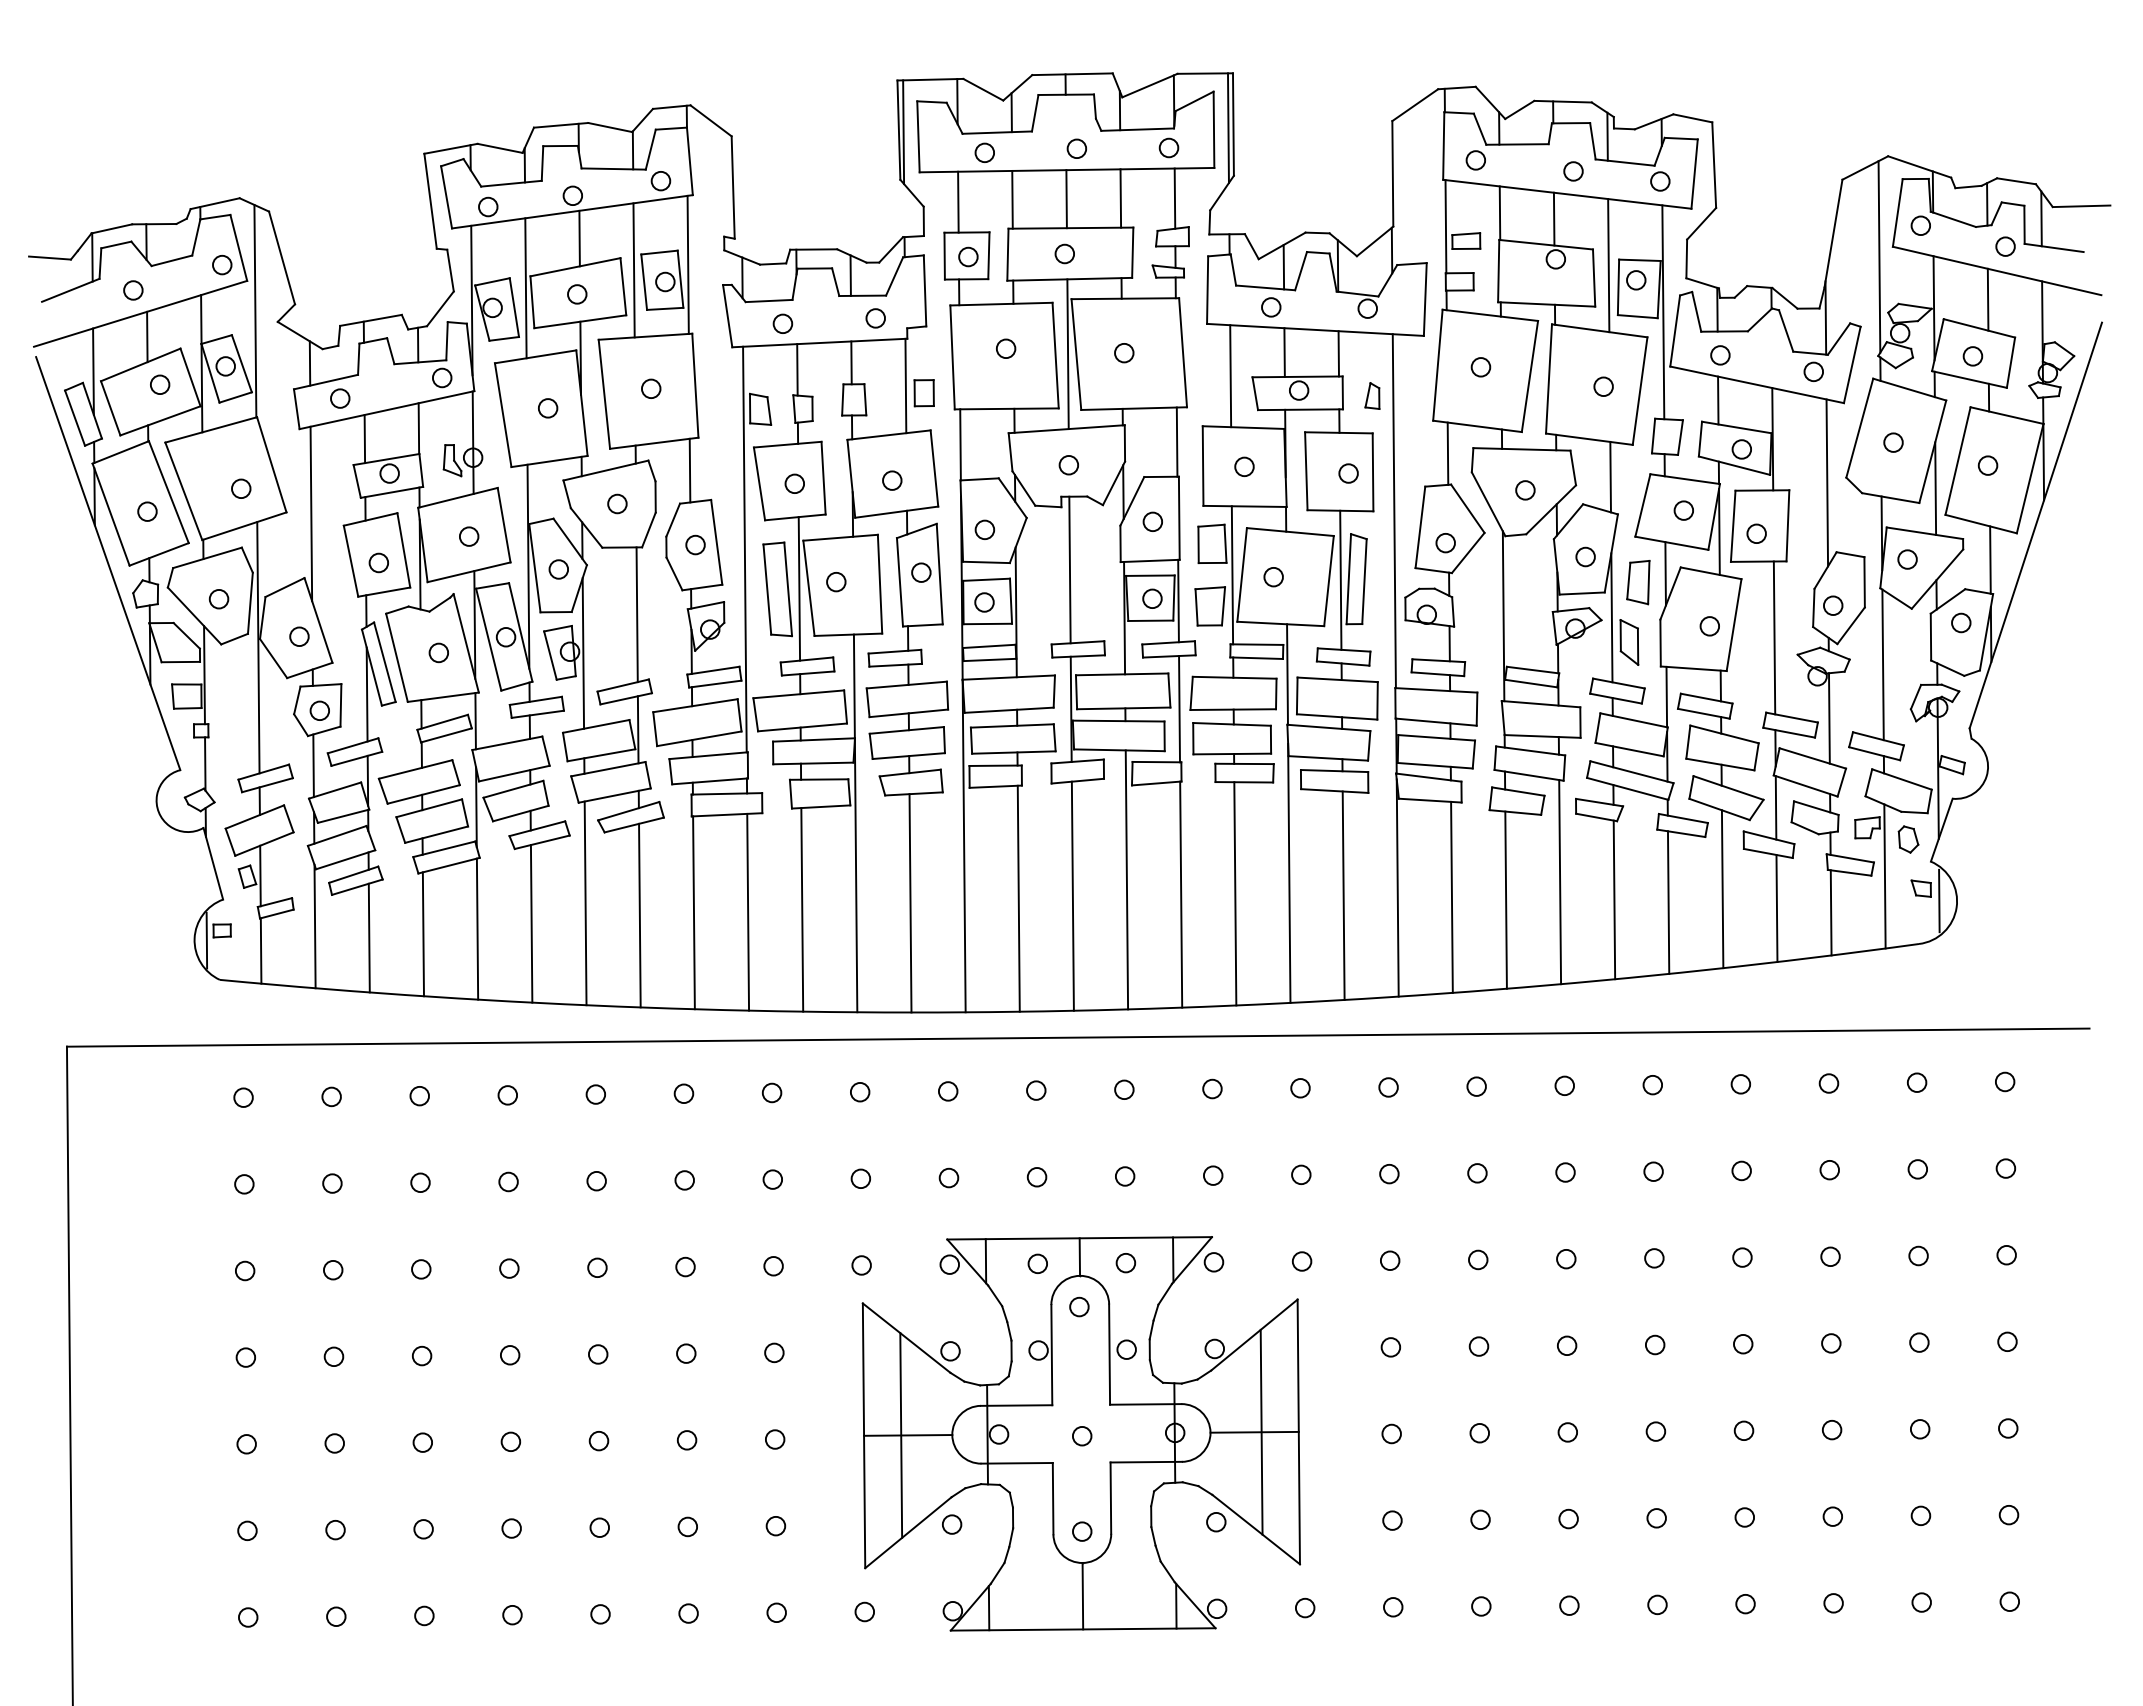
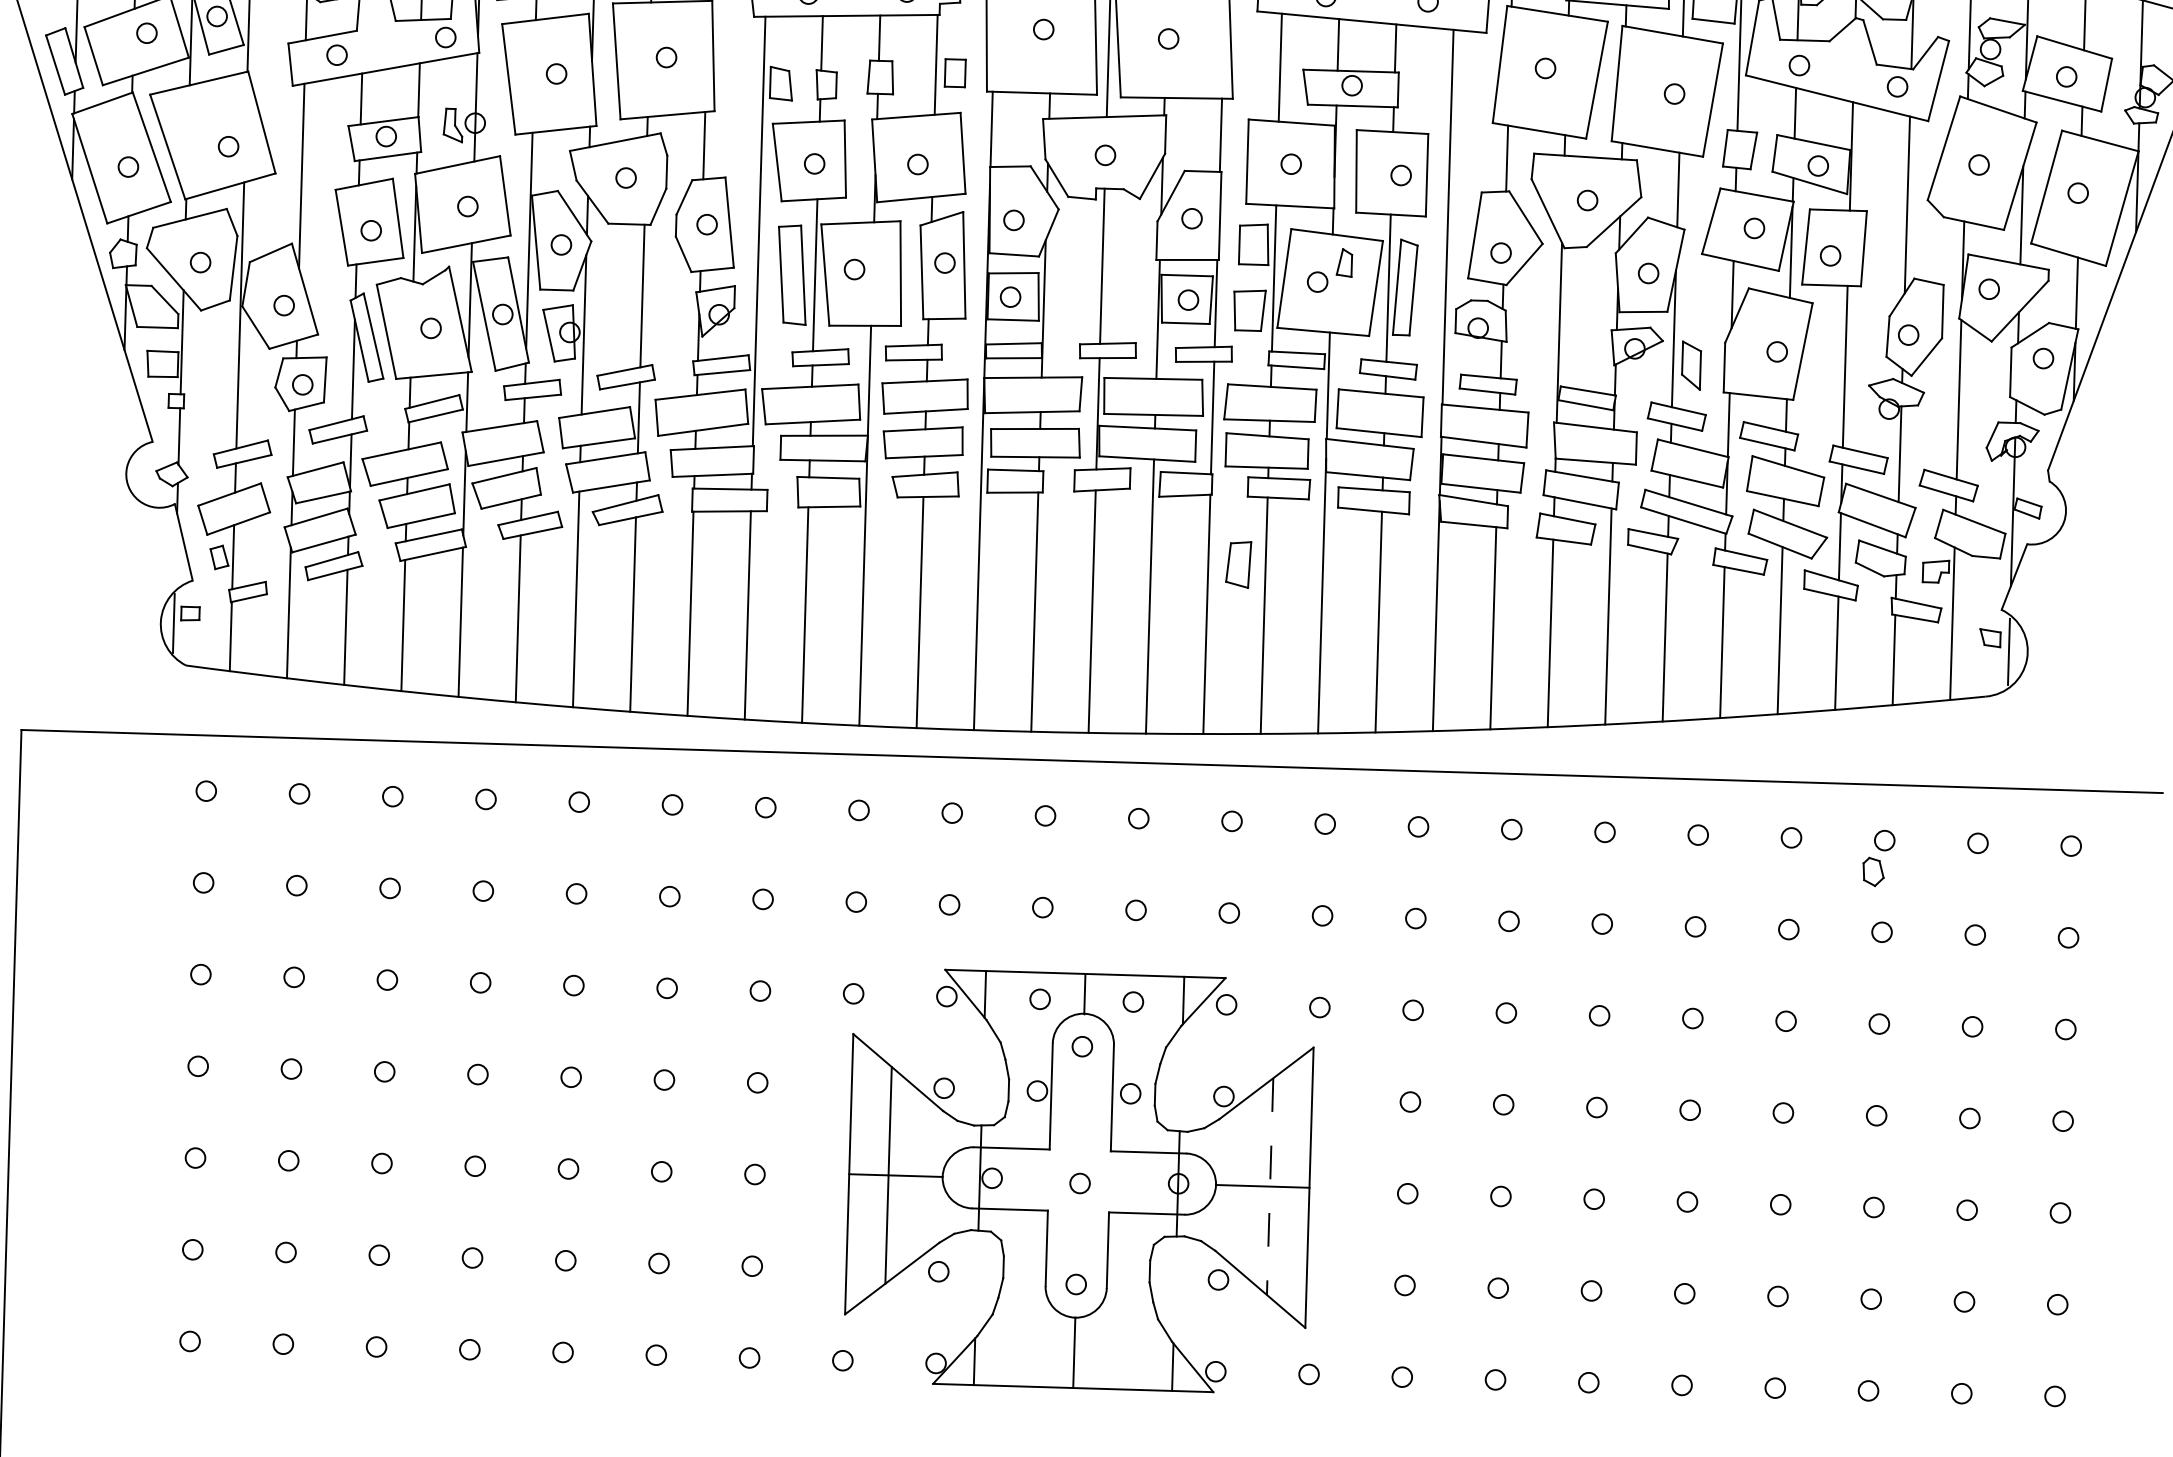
part: (1372, 395) -> (1344, 262), moved
part: (1638, 582) -> (1238, 564), moved
part: (1908, 839) -> (1873, 871), moved
line: (1261, 1432) -> (1269, 1186), solid -> dashed

